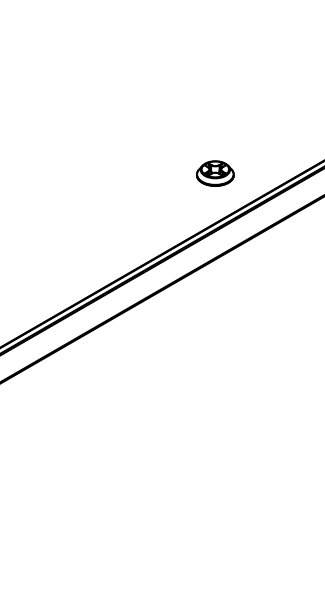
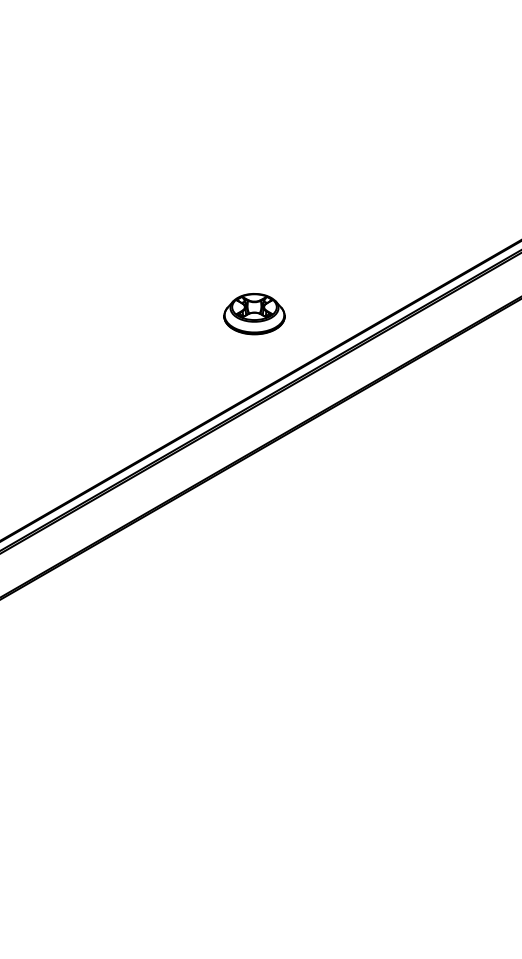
part: (214, 173) -> (253, 313), moved

